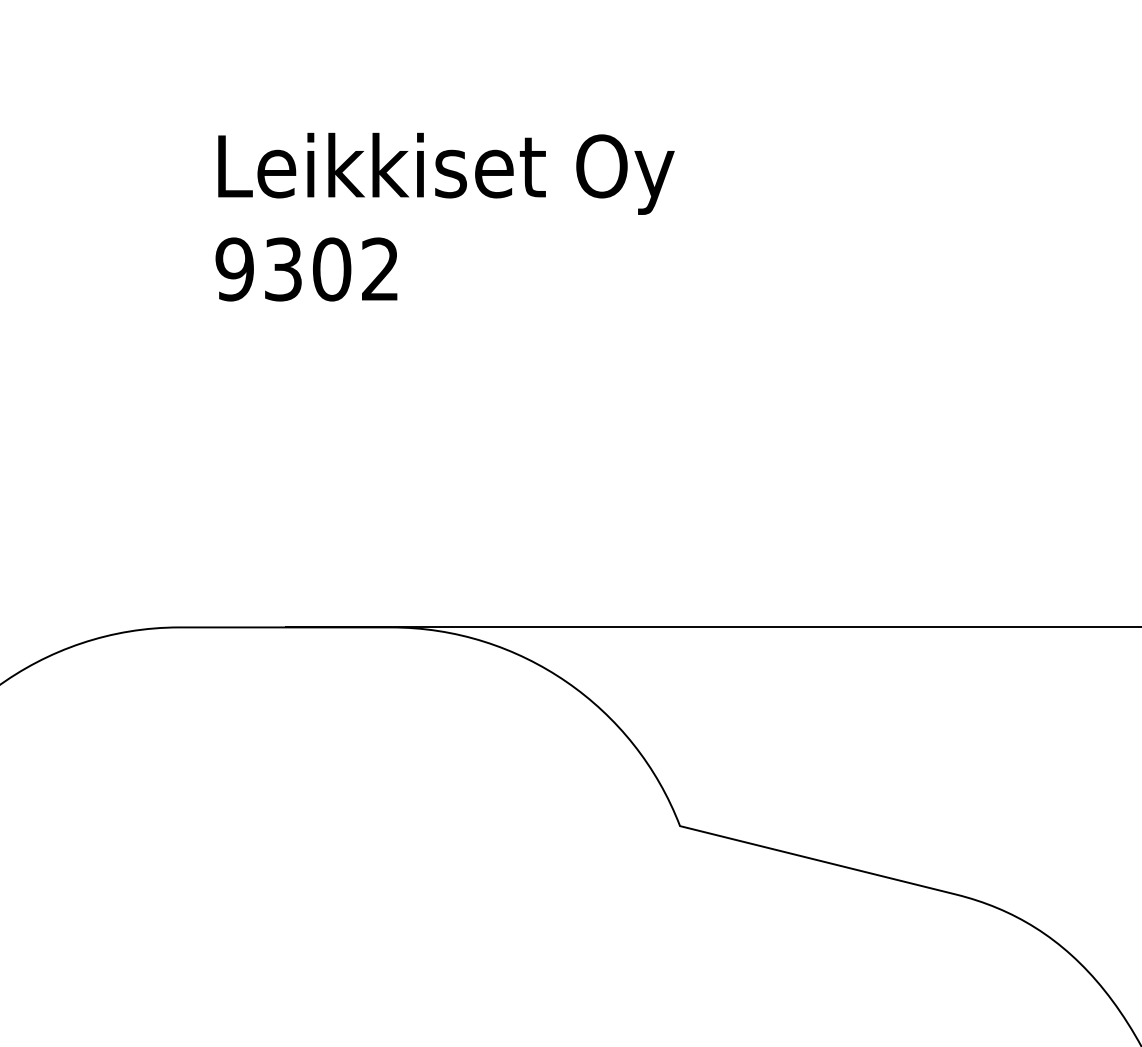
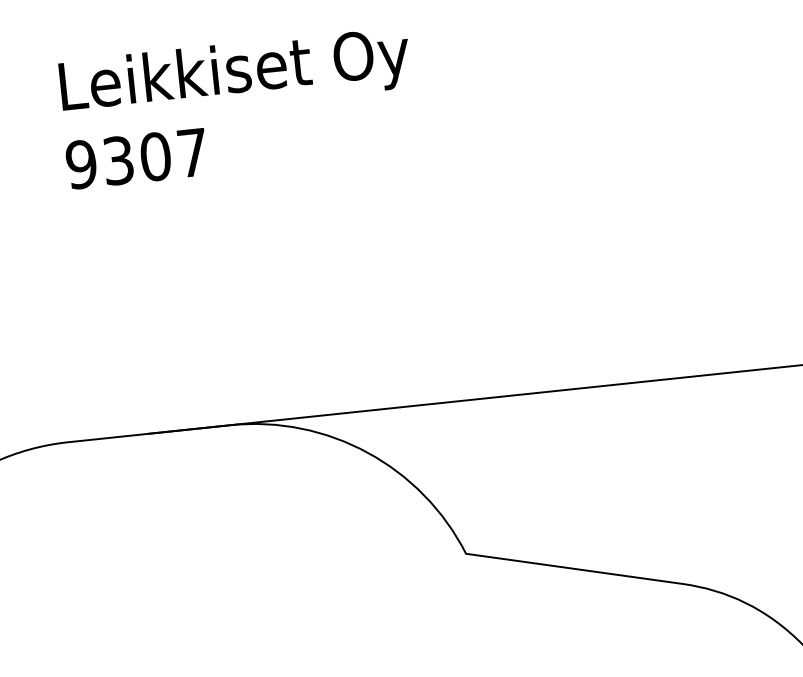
text: (380, 268) -> (192, 152), 9302 -> 9307

